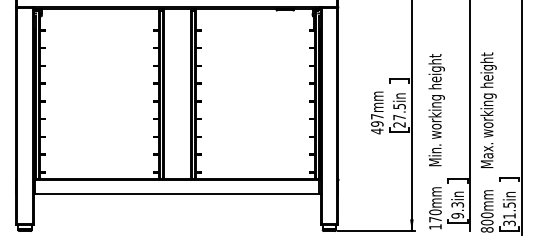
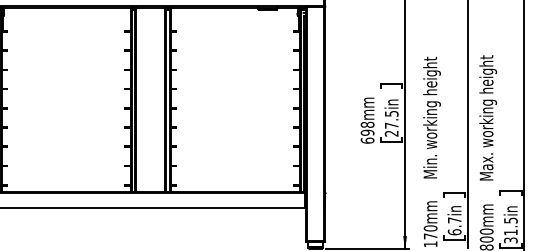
text: (377, 123) -> (367, 132), 497mm -> 698mm
text: (457, 210) -> (454, 226), 9.3in -> 6.7in

